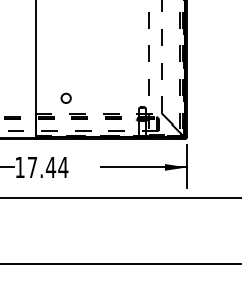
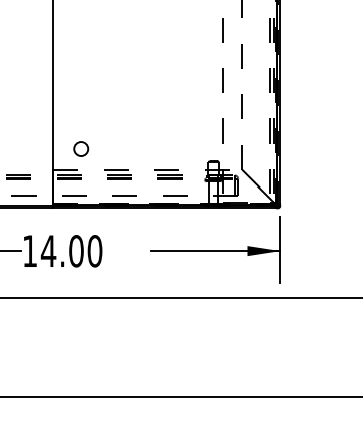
circle: (65, 97) -> (80, 147), moved
text: (47, 167) -> (71, 251), 17.44 -> 14.00

